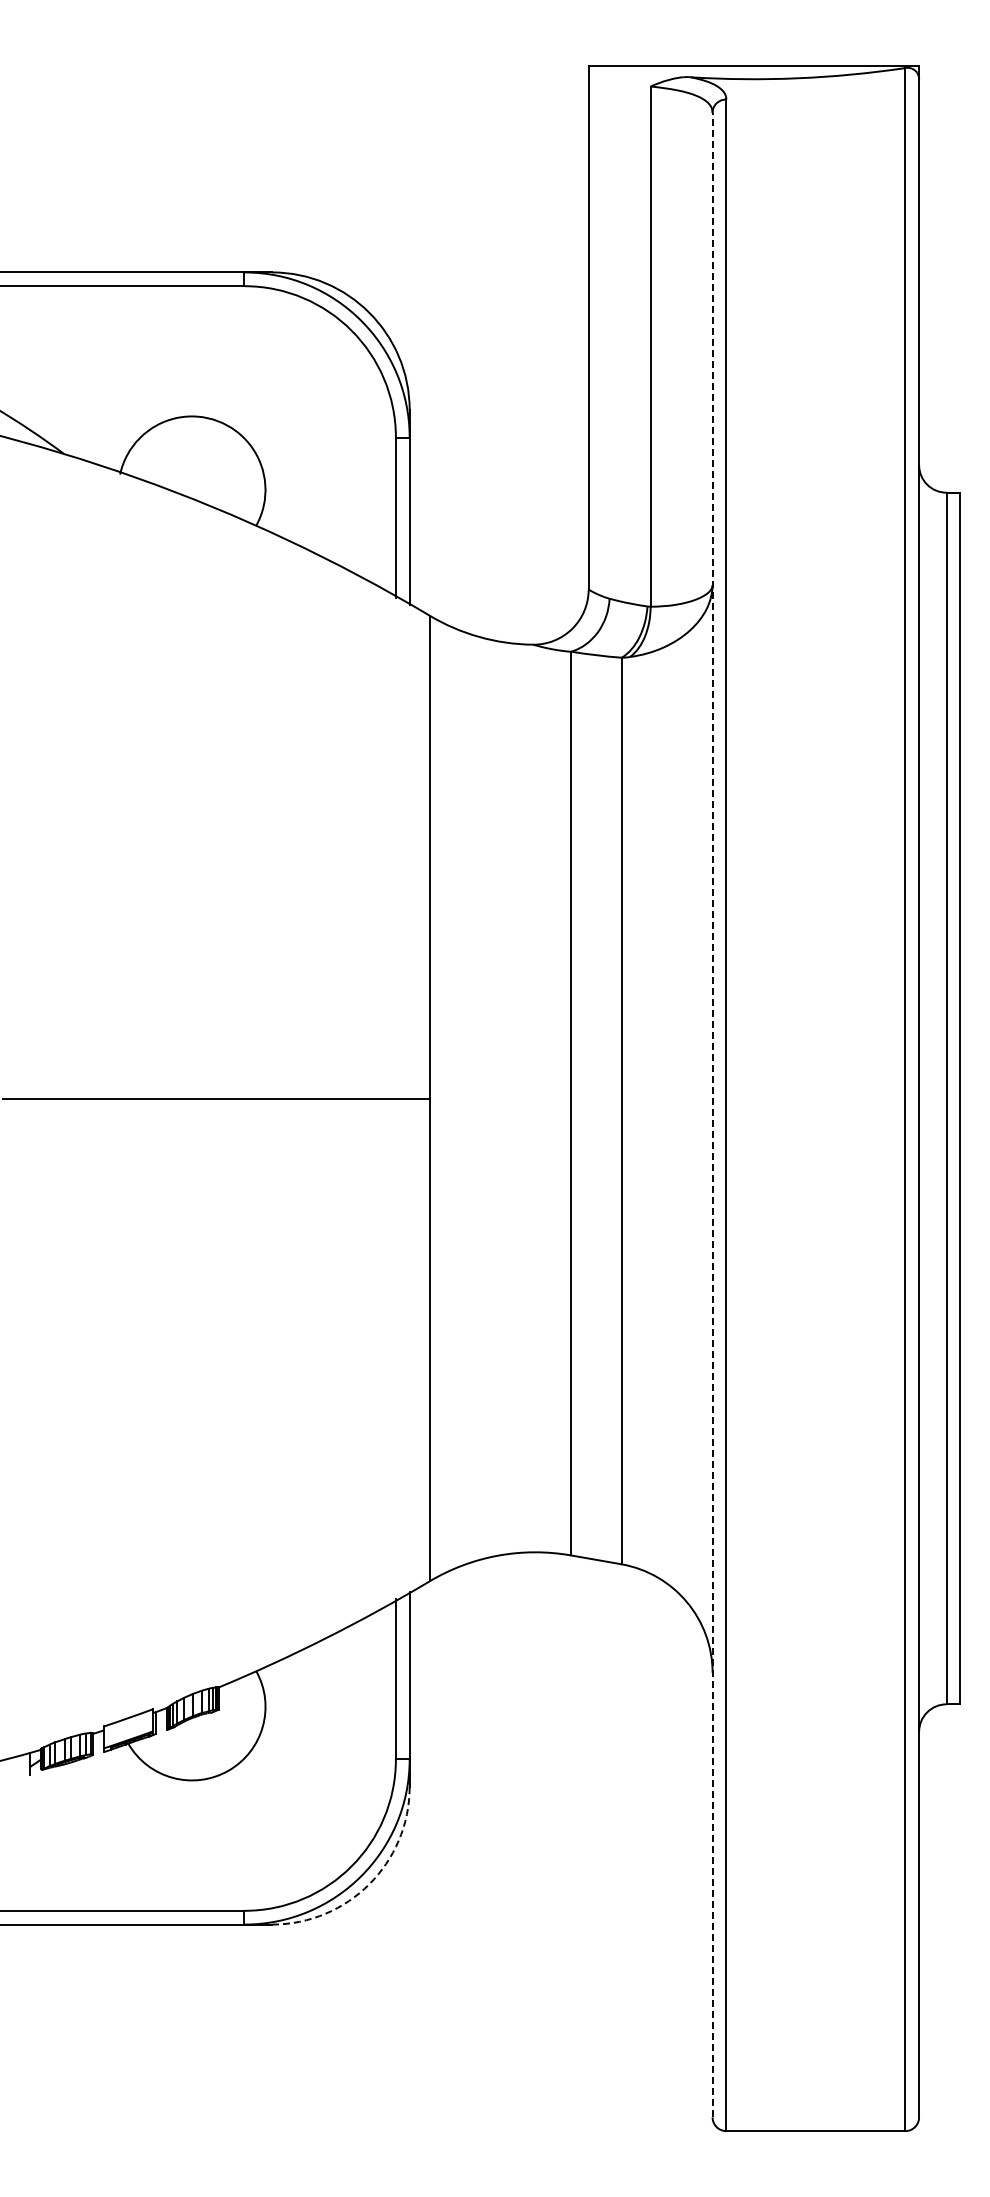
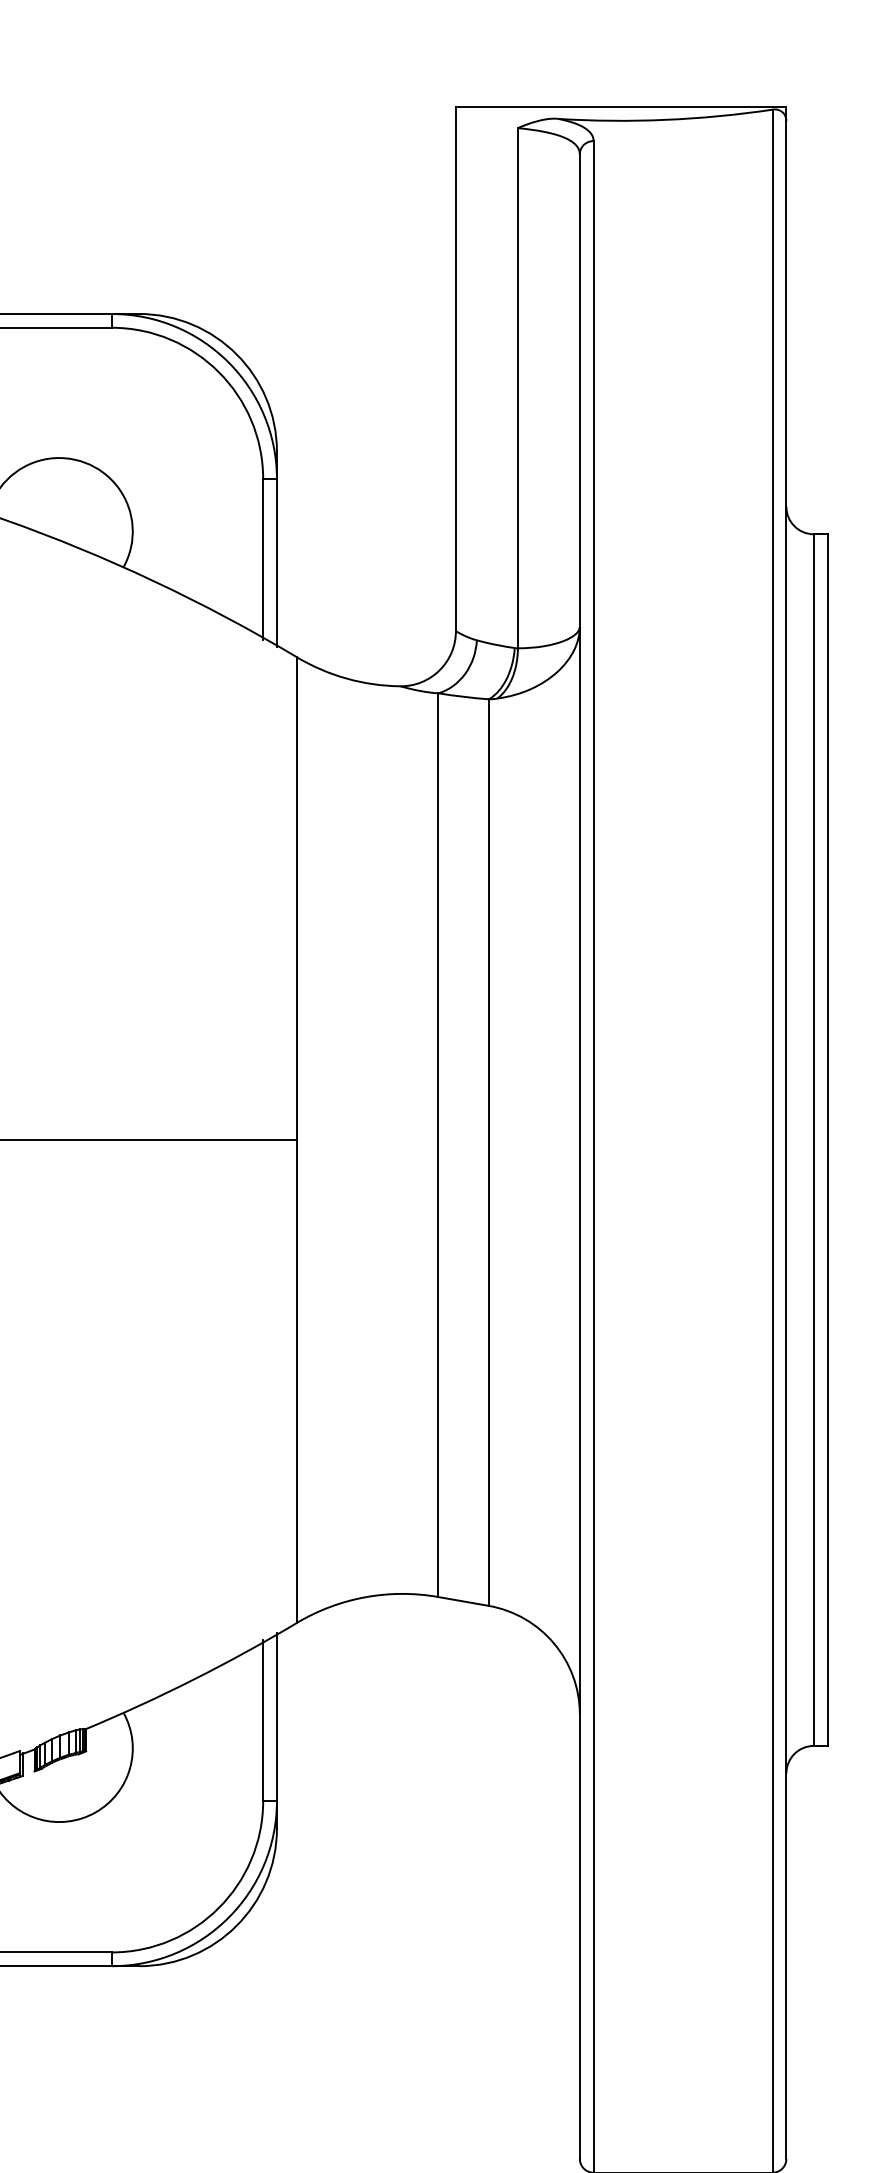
line: (712, 1114) -> (579, 1156), dashed -> solid
arc: (369, 1884) -> (236, 1926), dashed -> solid

